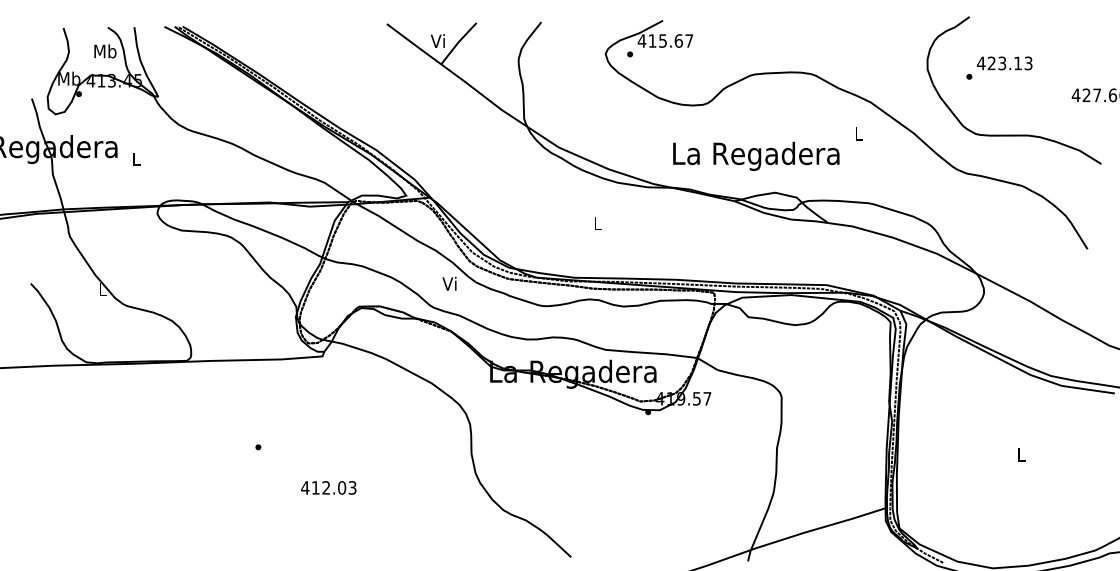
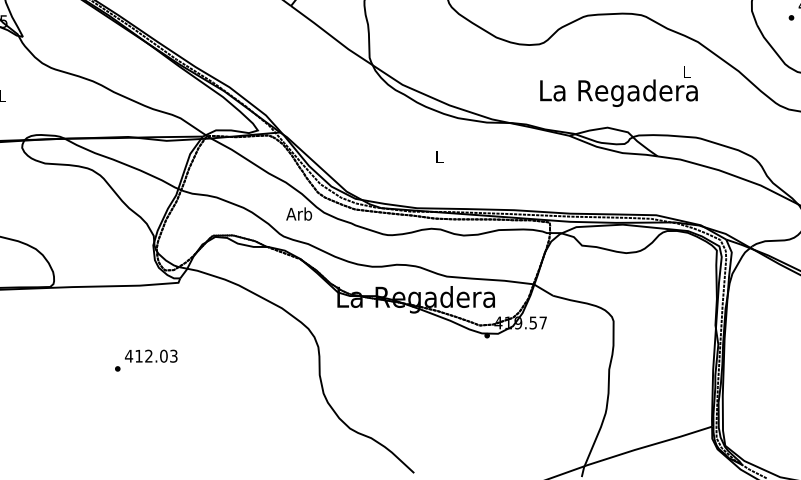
text: (756, 155) -> (619, 92), moved
text: (449, 283) -> (298, 213), Vi -> Arb
text: (328, 487) -> (151, 355), moved

